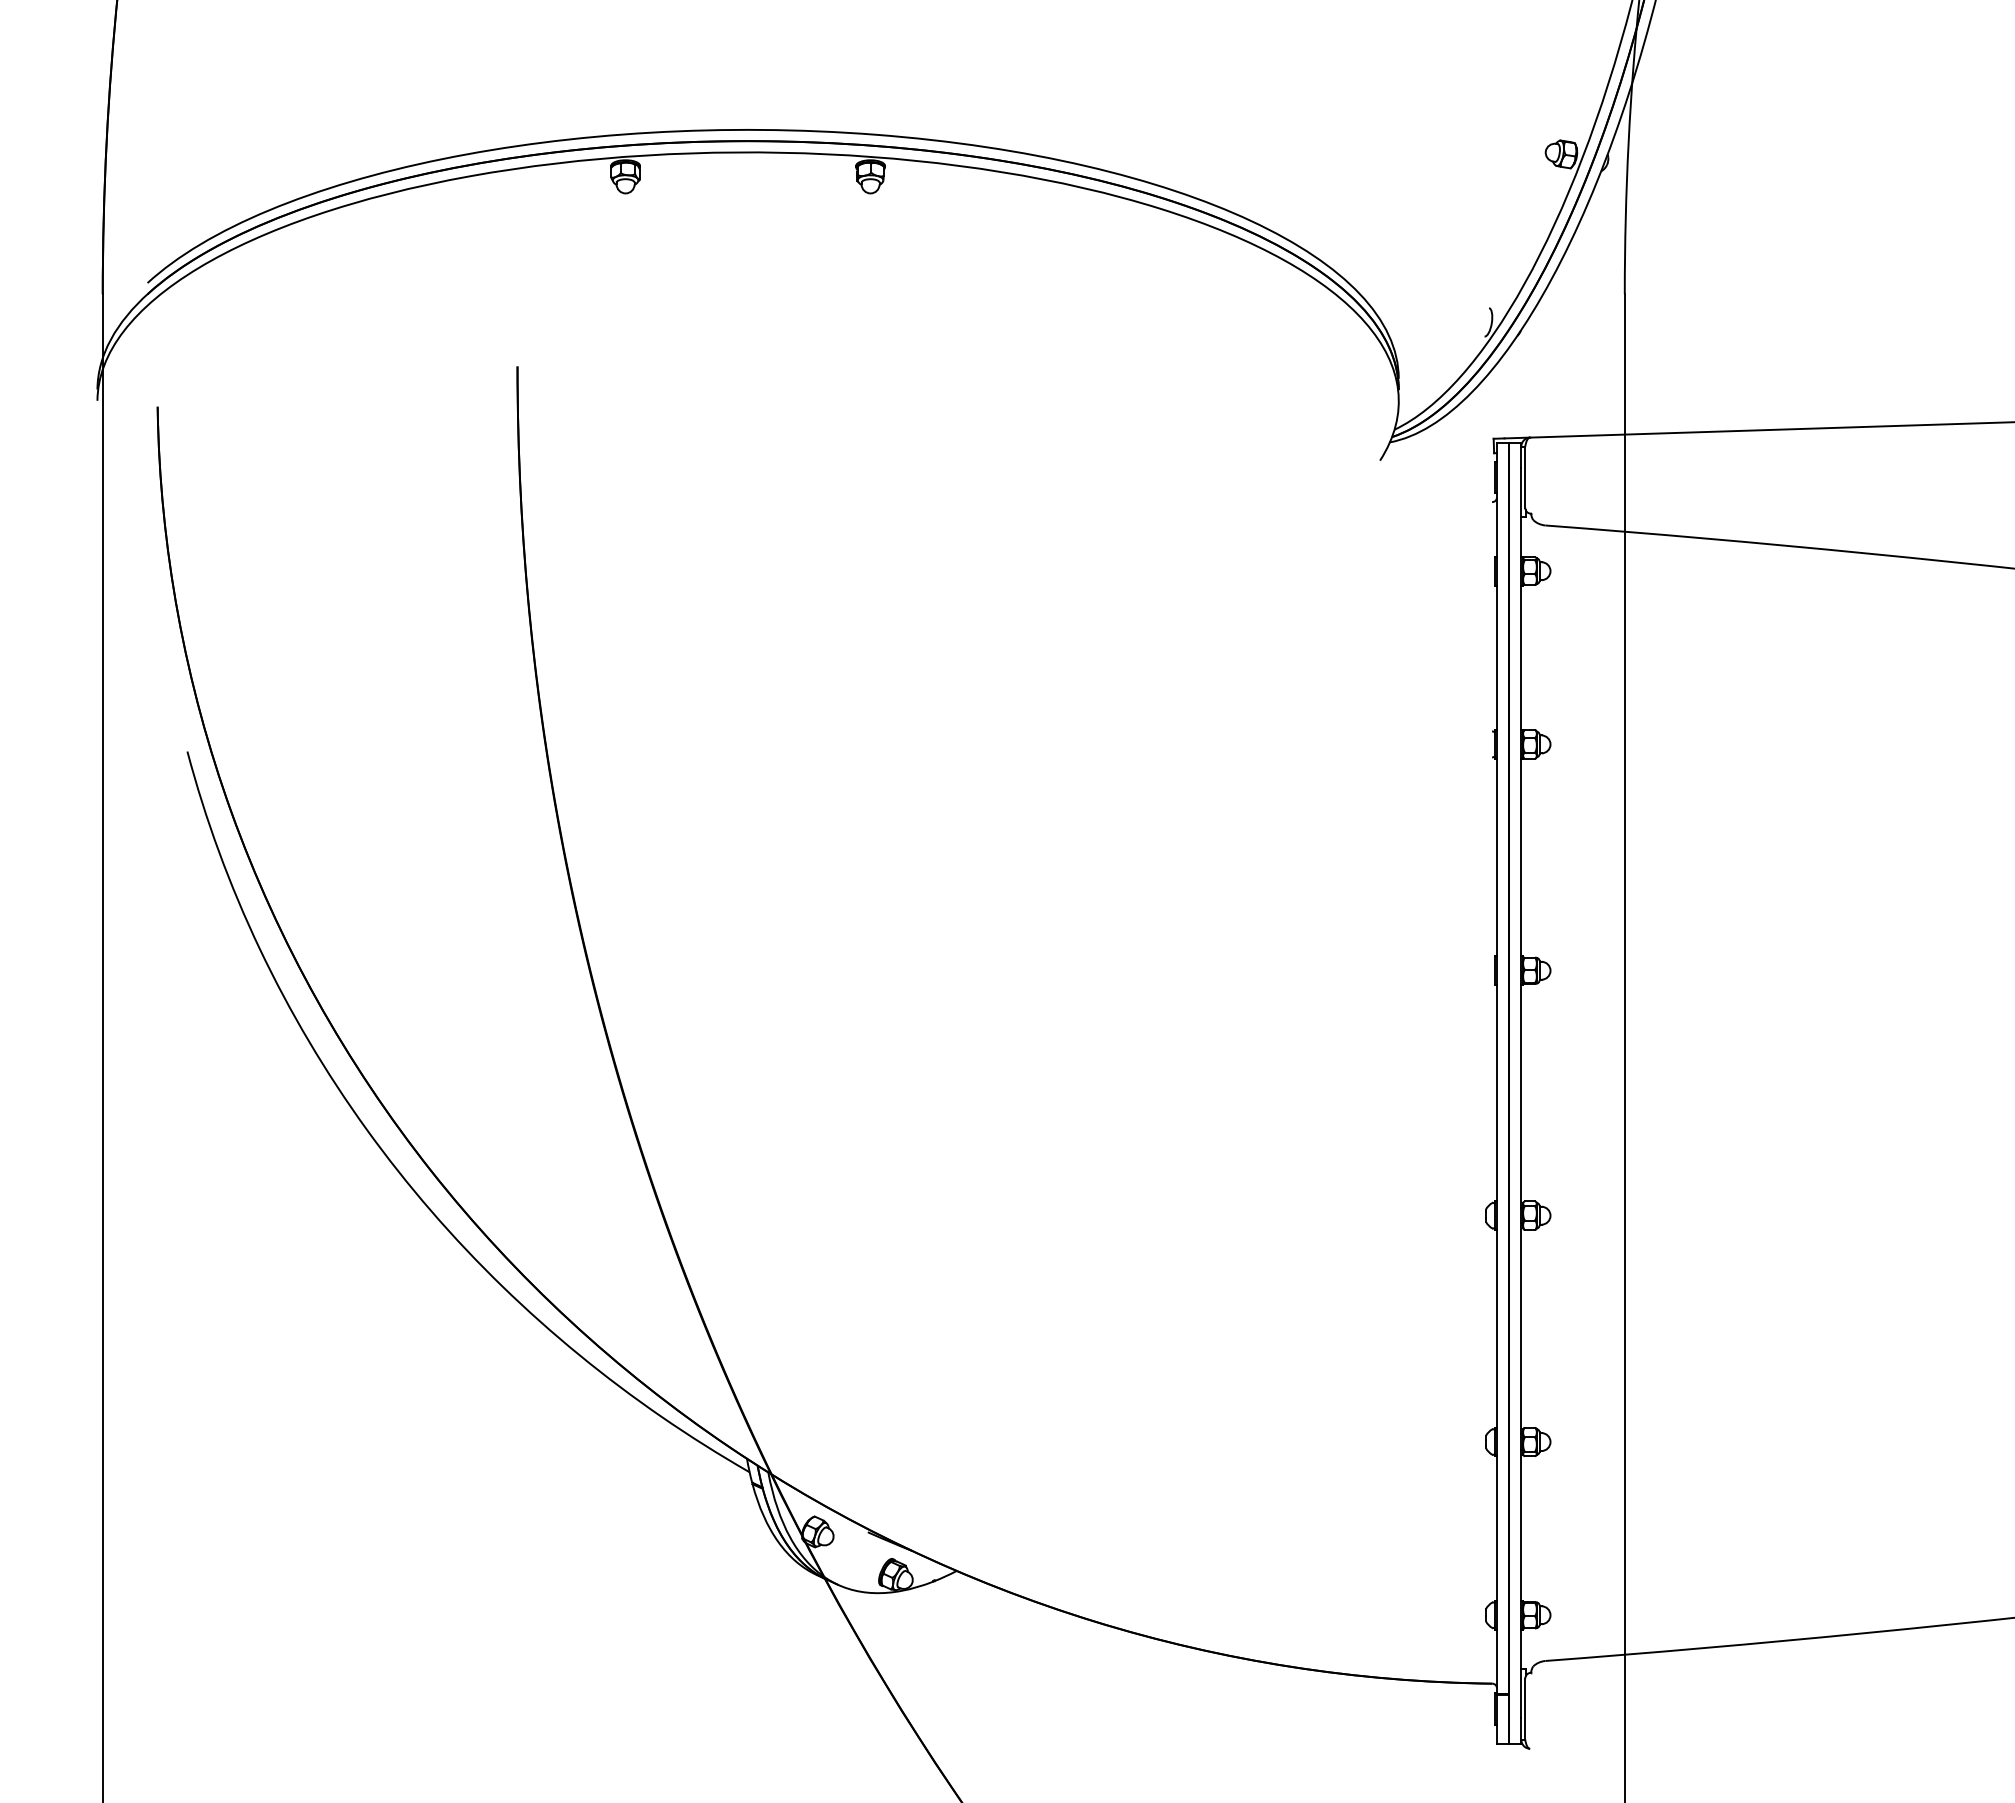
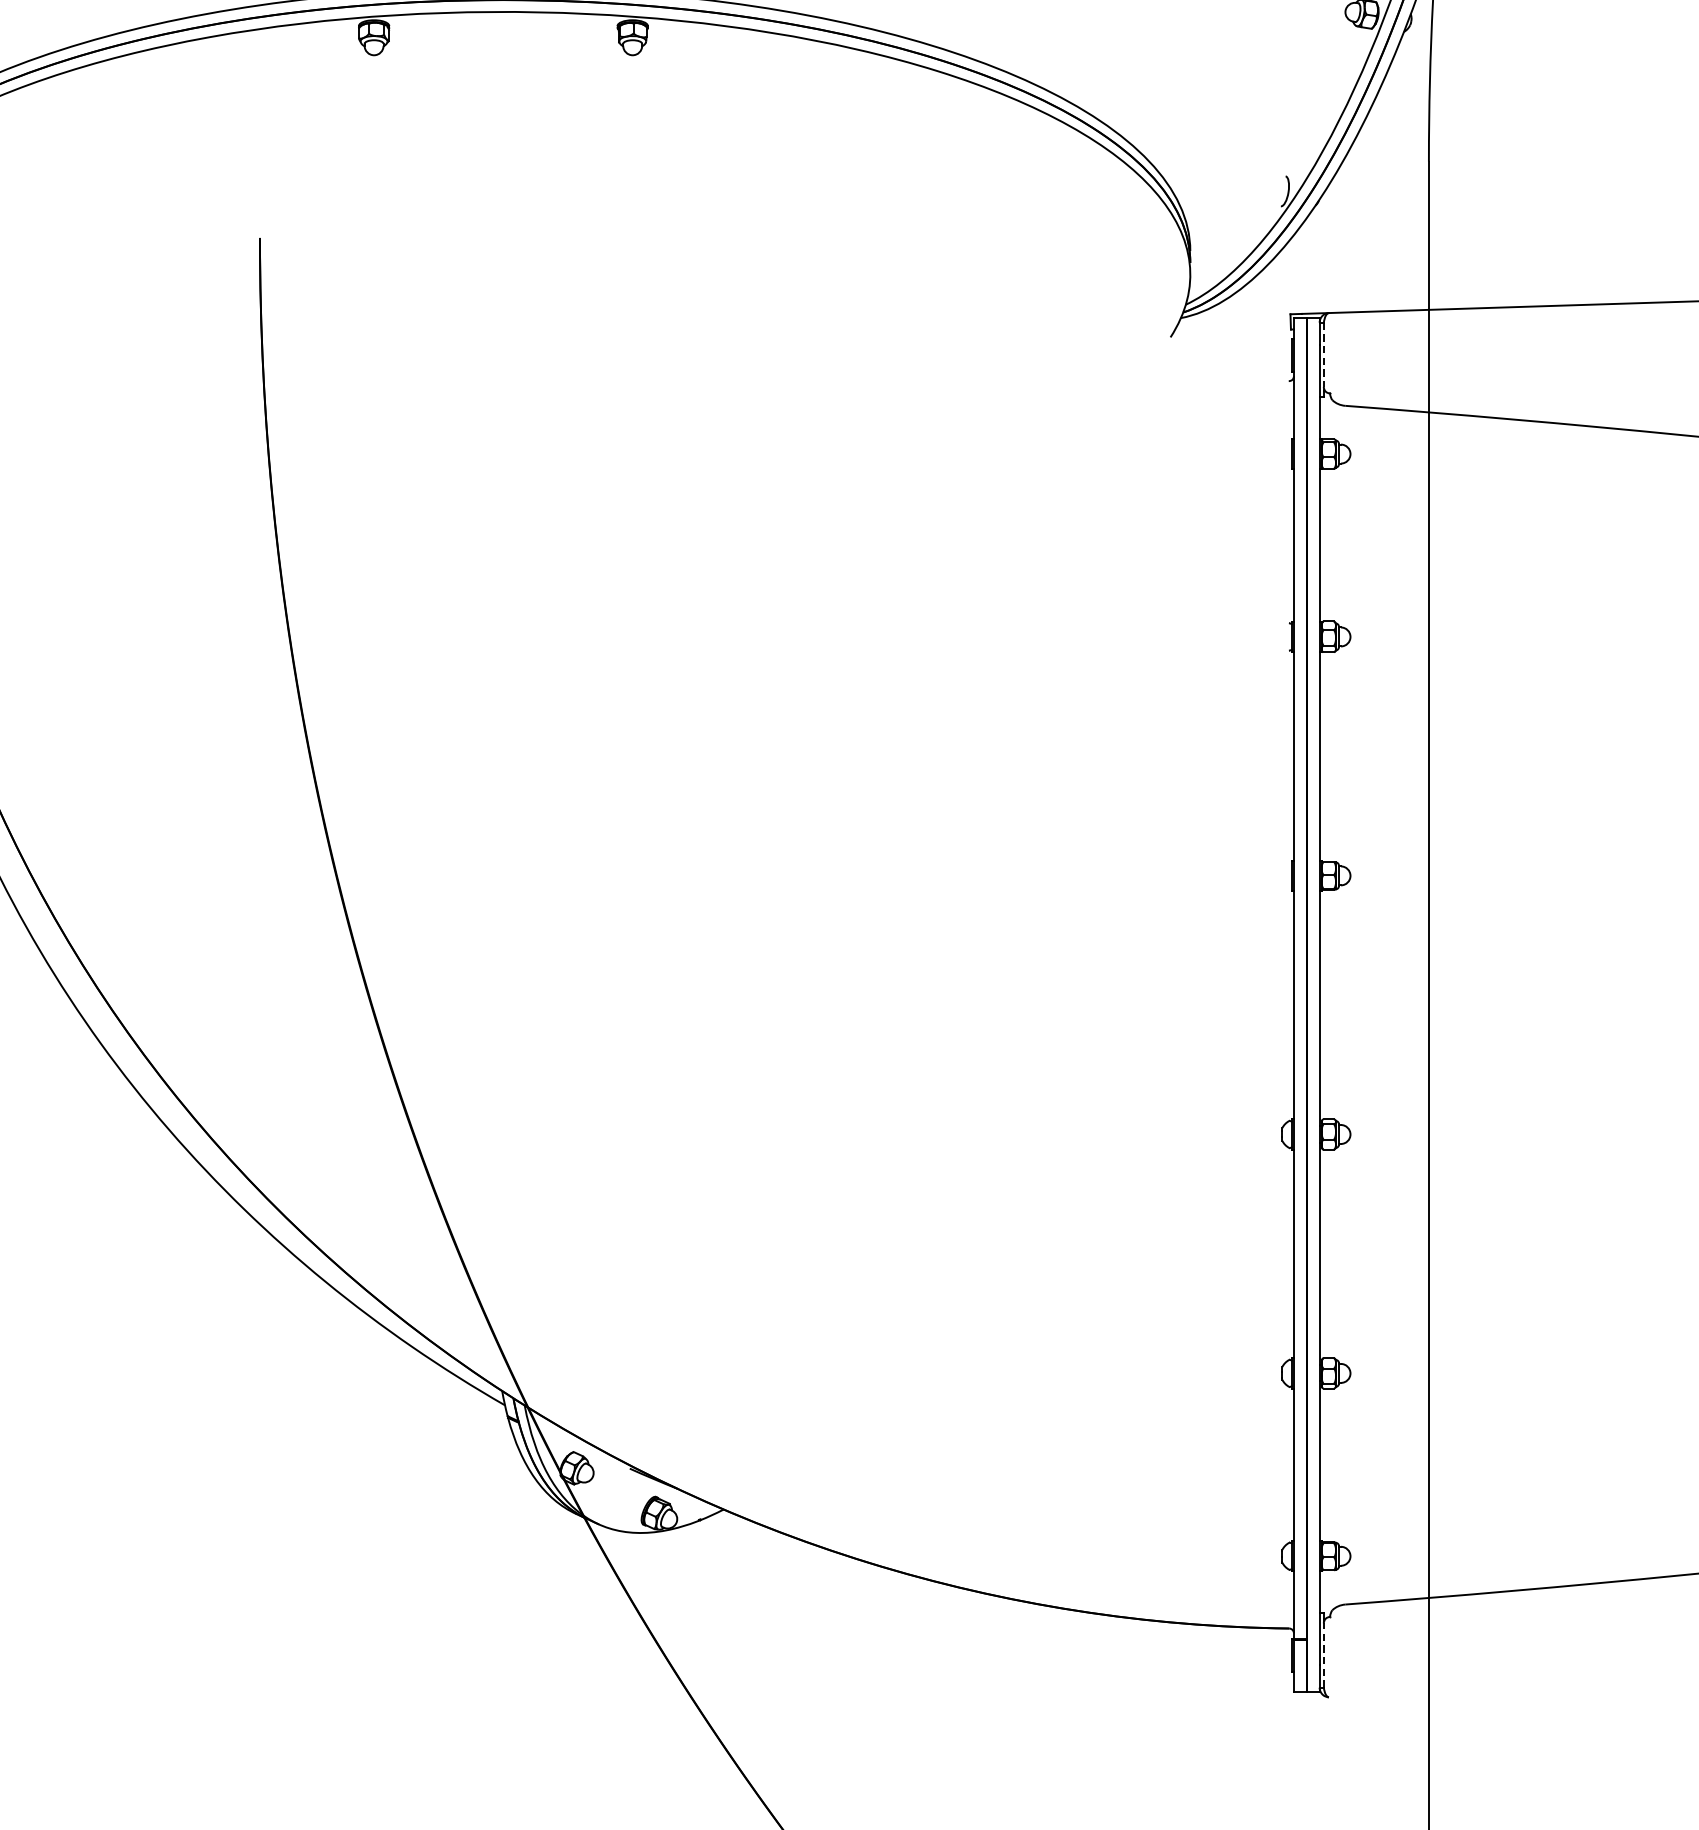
line: (1525, 477) -> (1324, 355), solid -> dashed
line: (1525, 1708) -> (1324, 1654), solid -> dashed

